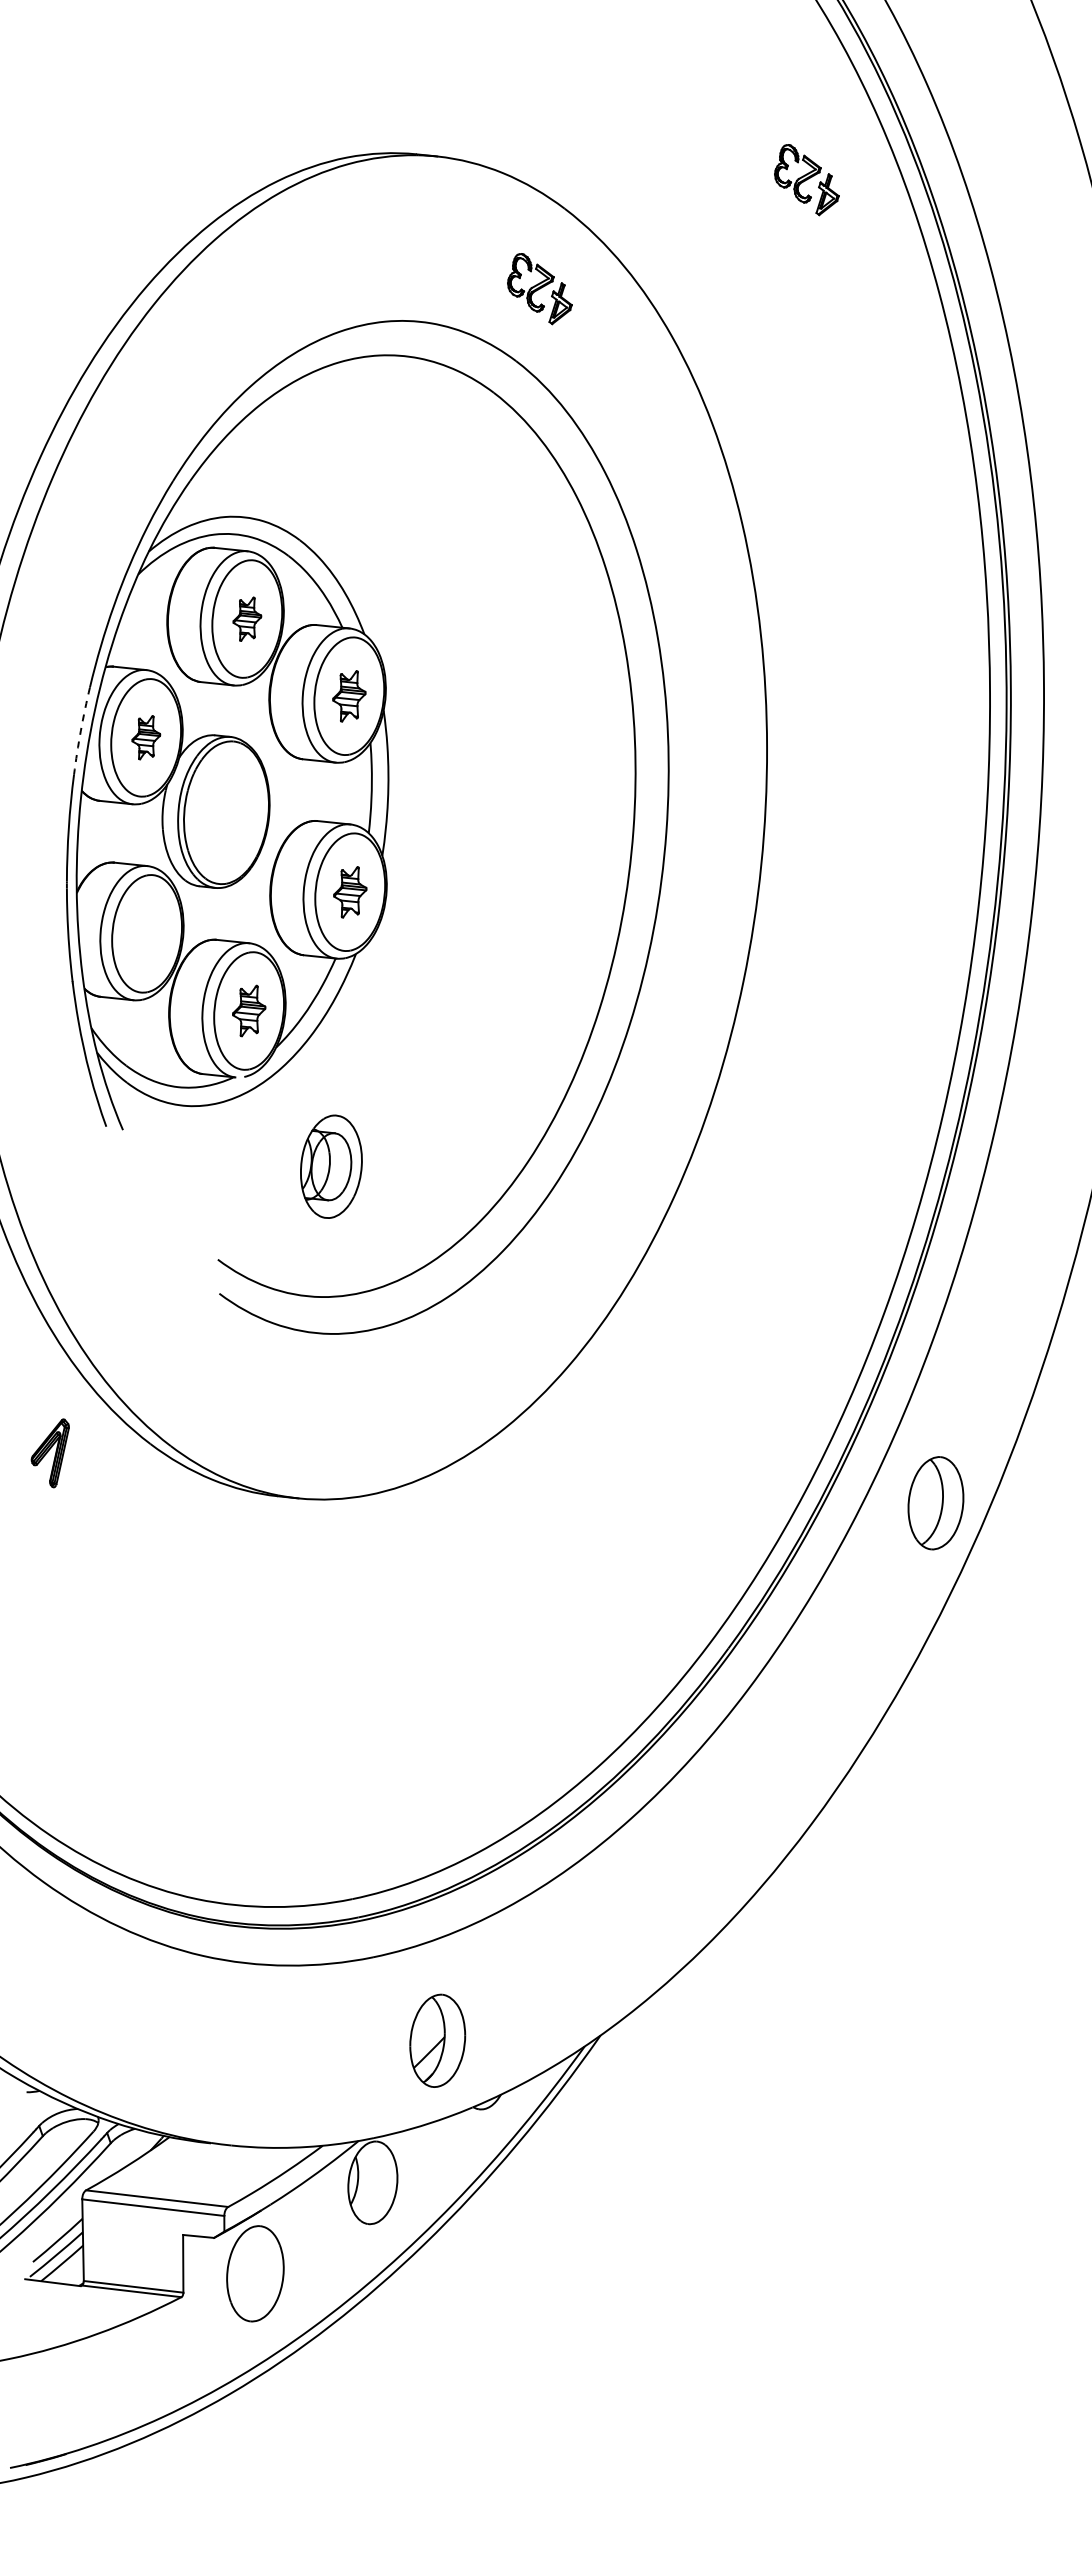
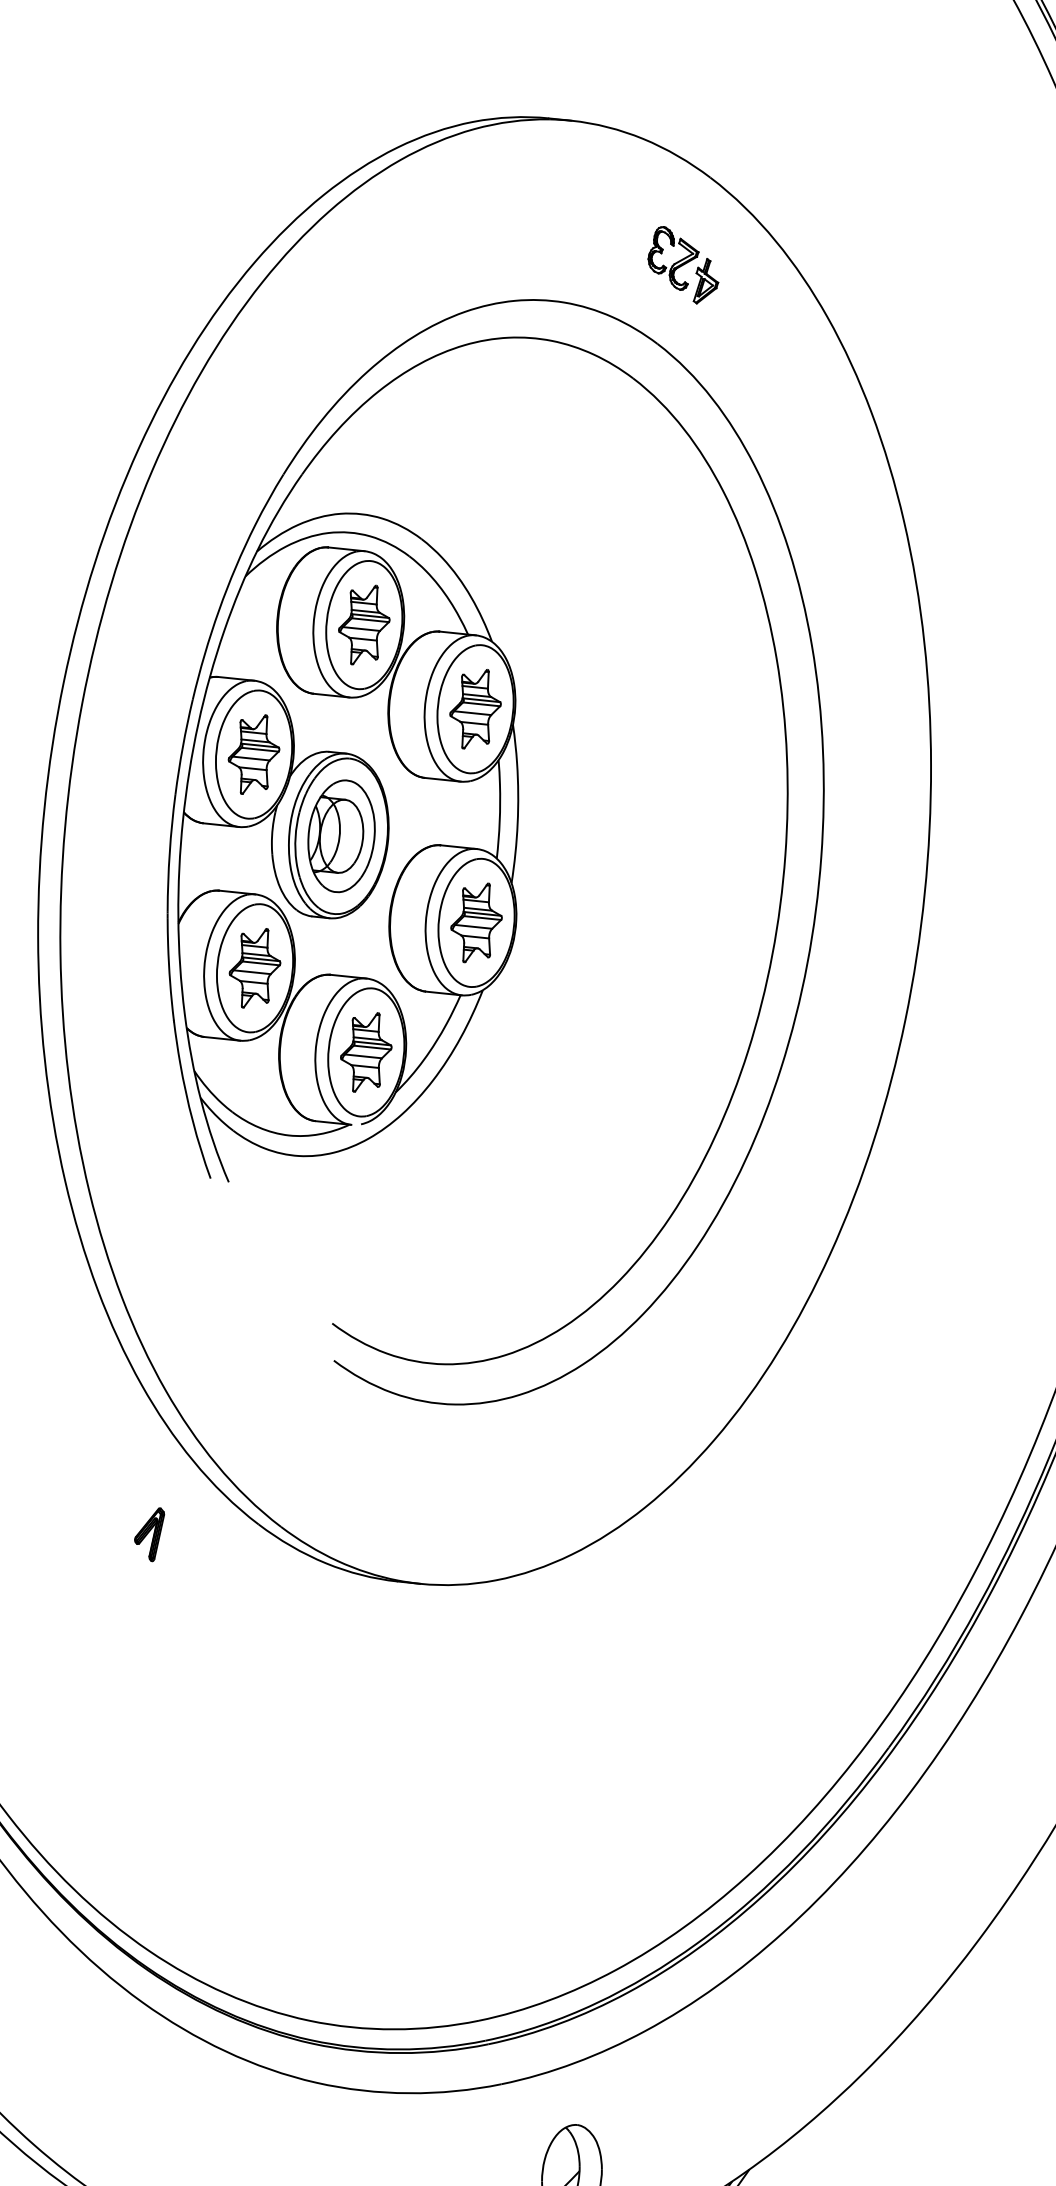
part: (806, 180) -> (974, 146), removed
part: (247, 619) -> (364, 625), size x1.67
part: (349, 696) -> (475, 709), size x1.43
arc: (80, 730) -> (182, 746), dashed -> solid
part: (146, 737) -> (254, 754), size x1.67
part: (350, 892) -> (476, 923), size x1.43
part: (146, 933) -> (254, 967), added
part: (249, 1010) -> (366, 1051), size x1.43
part: (331, 1166) -> (341, 835), moved
part: (50, 1453) -> (149, 1534), size x0.71

